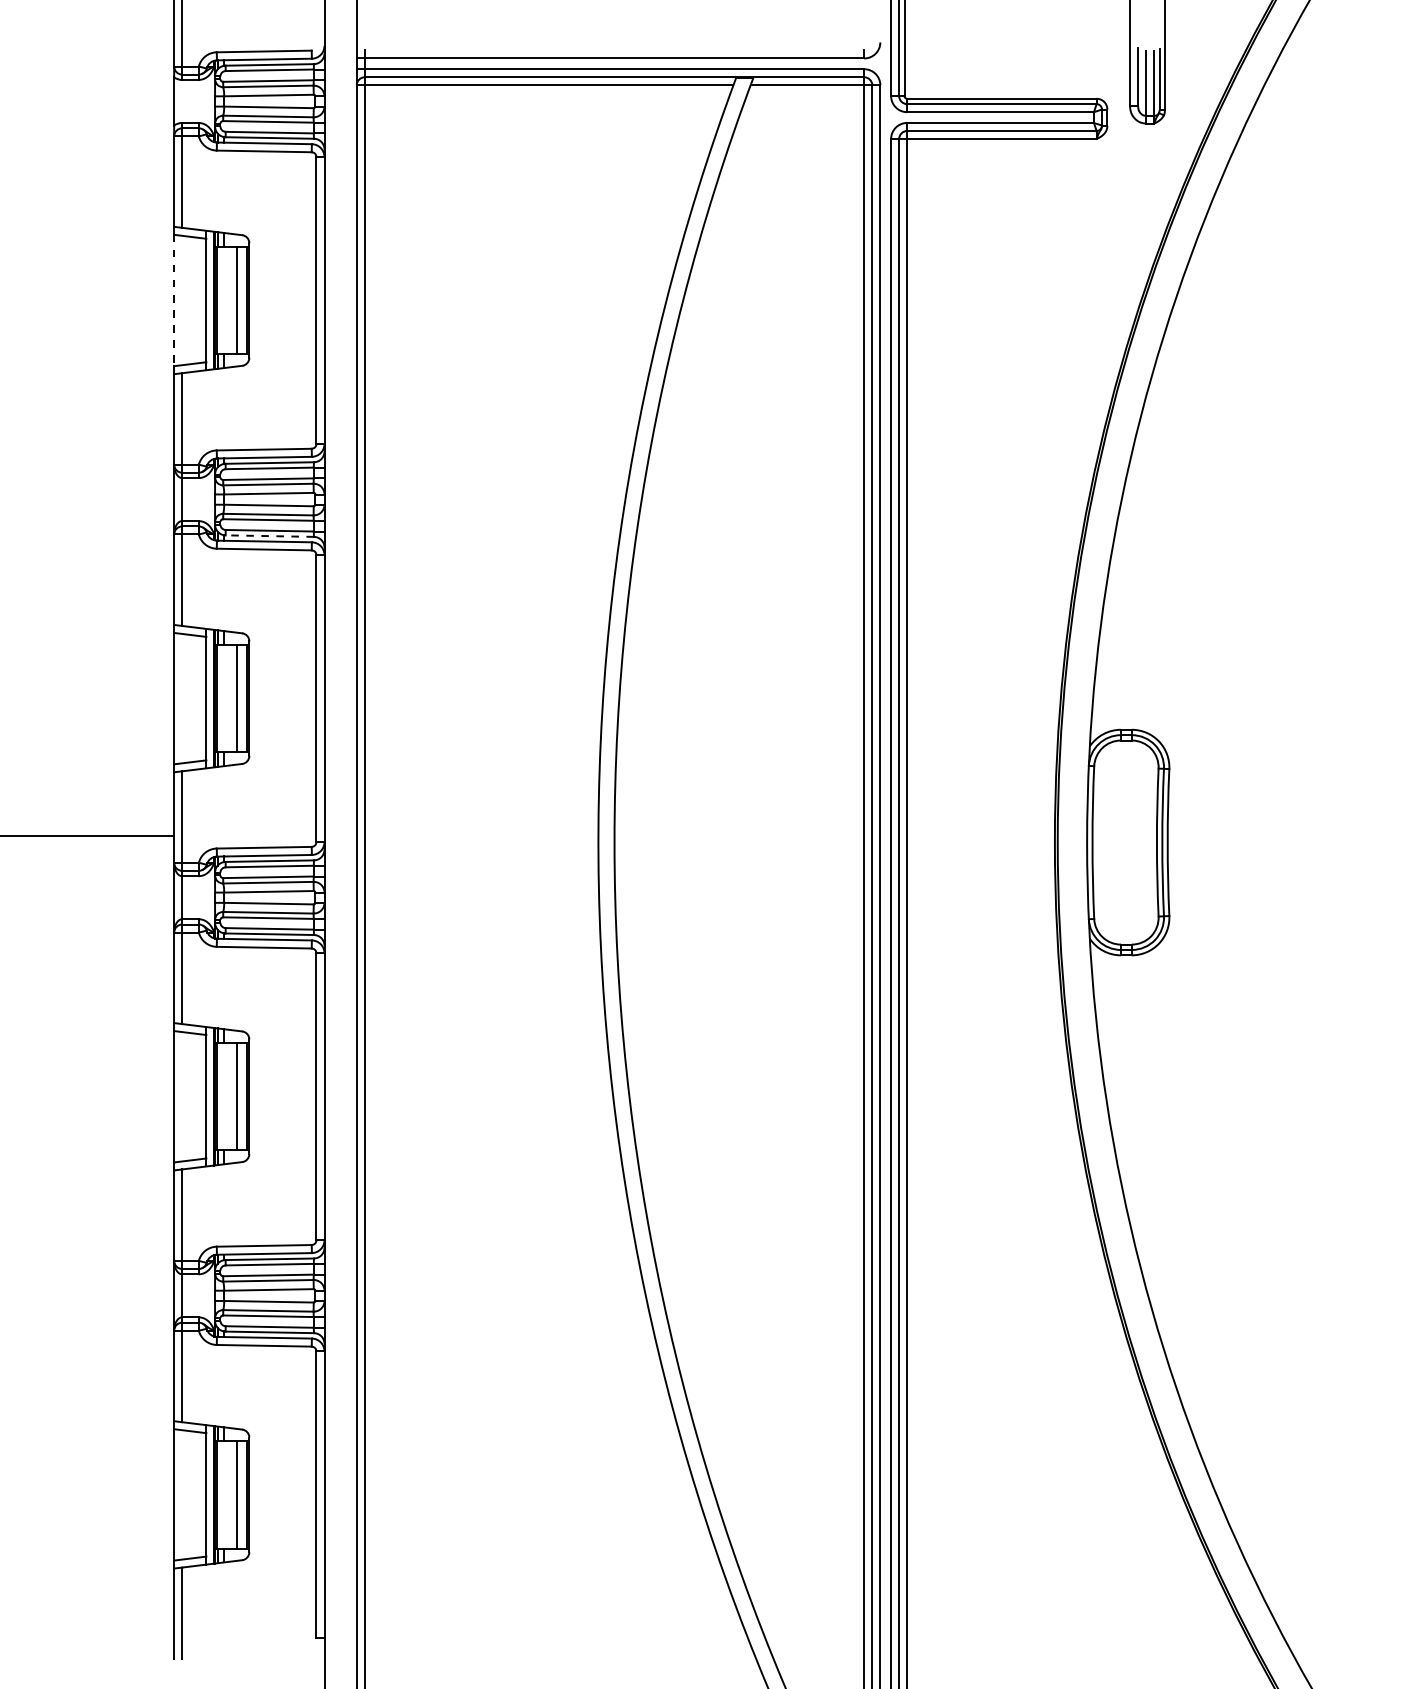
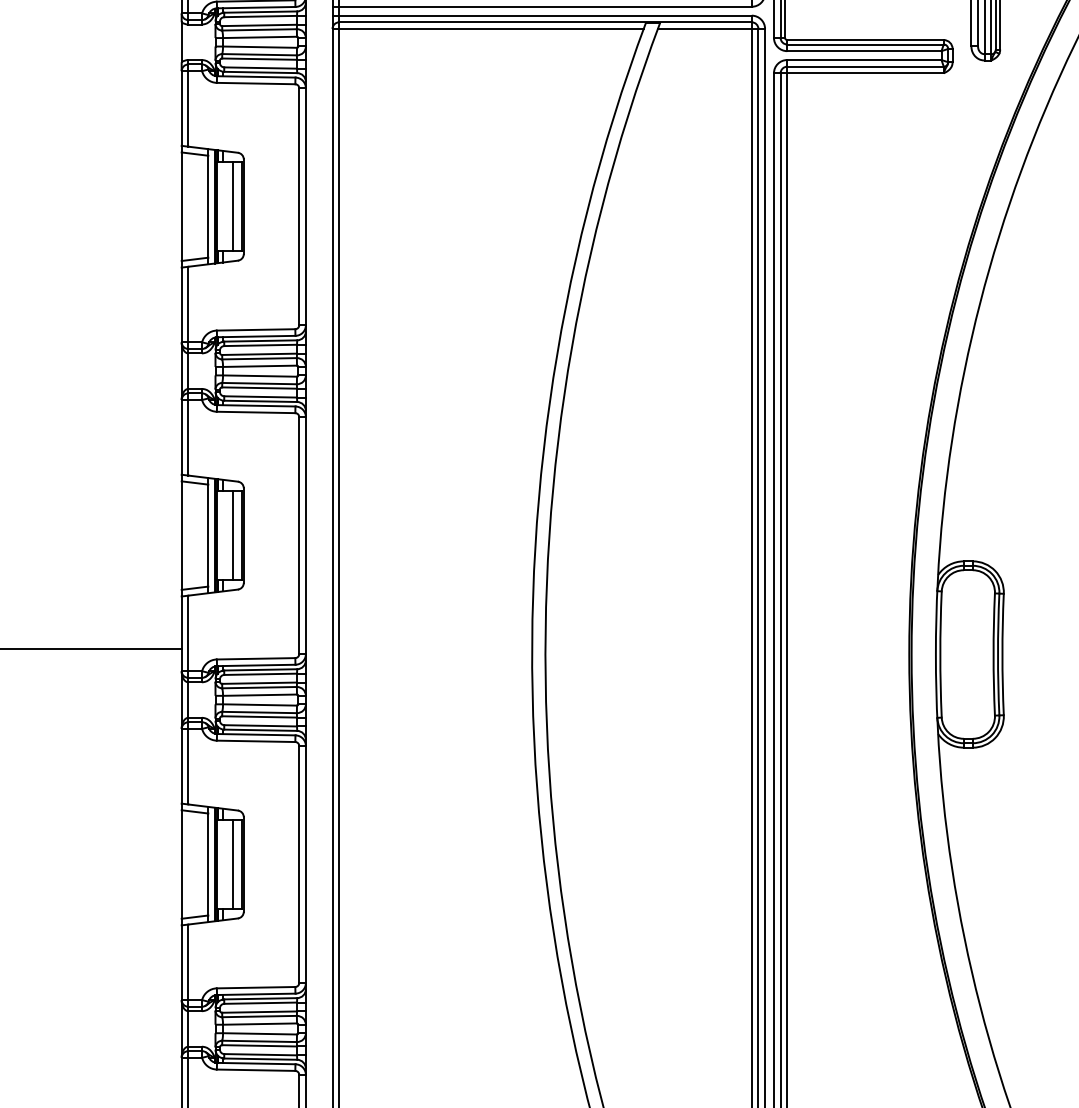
line: (174, 300) -> (181, 206), dashed -> solid
line: (269, 536) -> (260, 401), dashed -> solid

